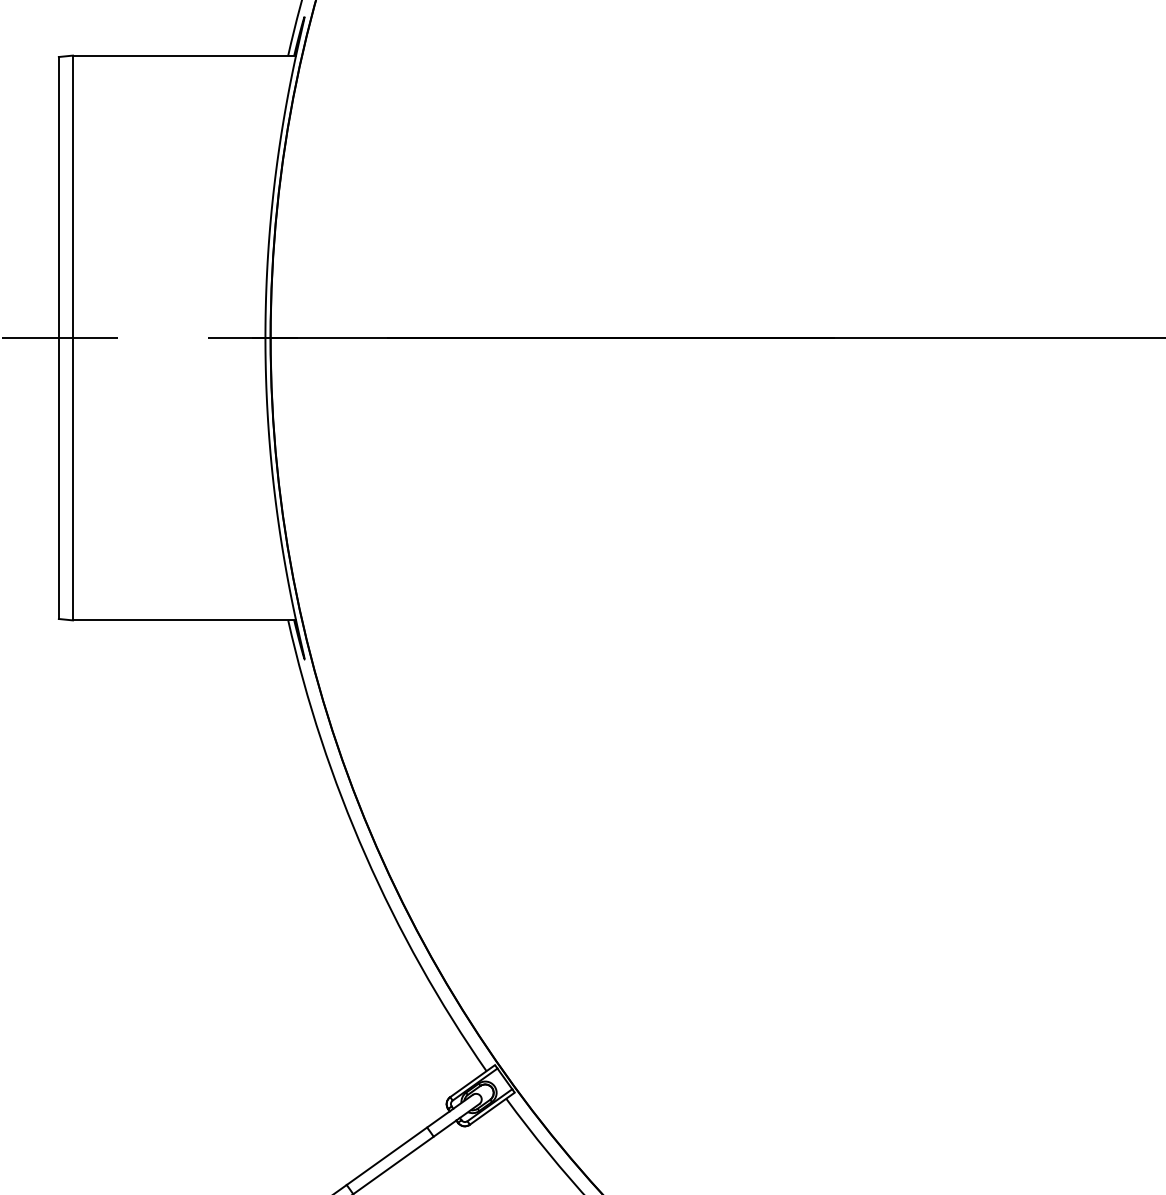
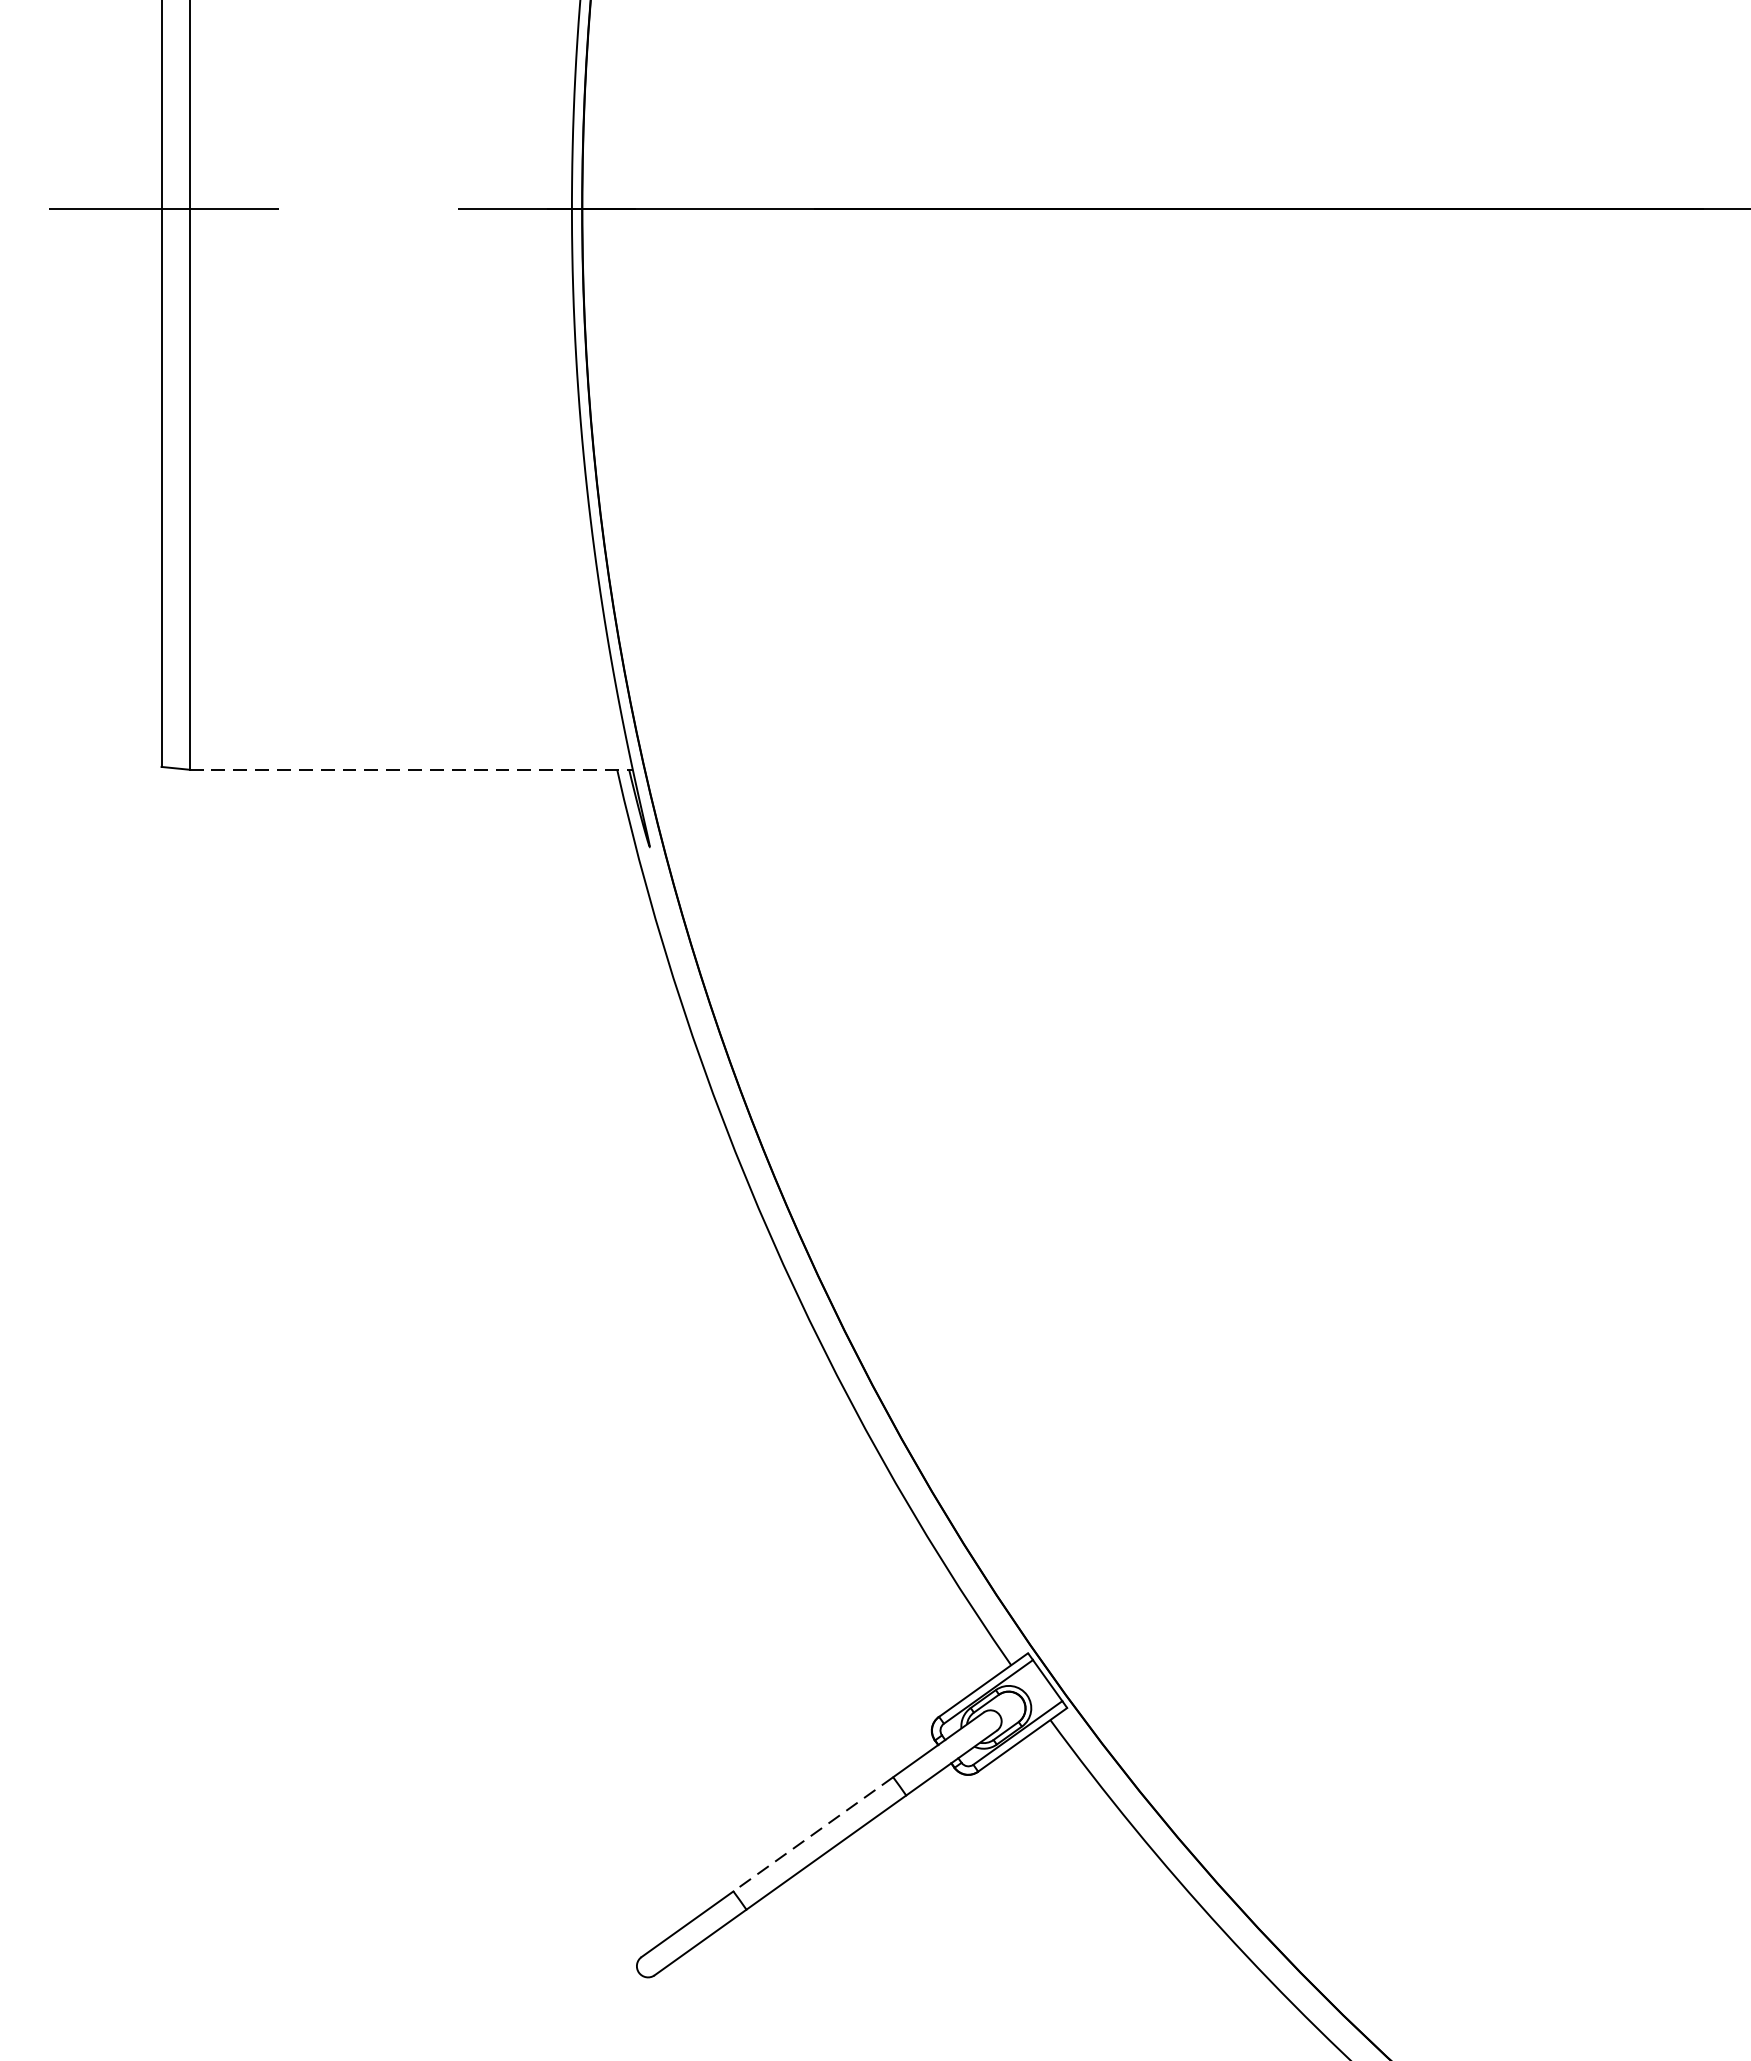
line: (184, 620) -> (411, 769), solid -> dashed
line: (386, 1156) -> (812, 1834), solid -> dashed

